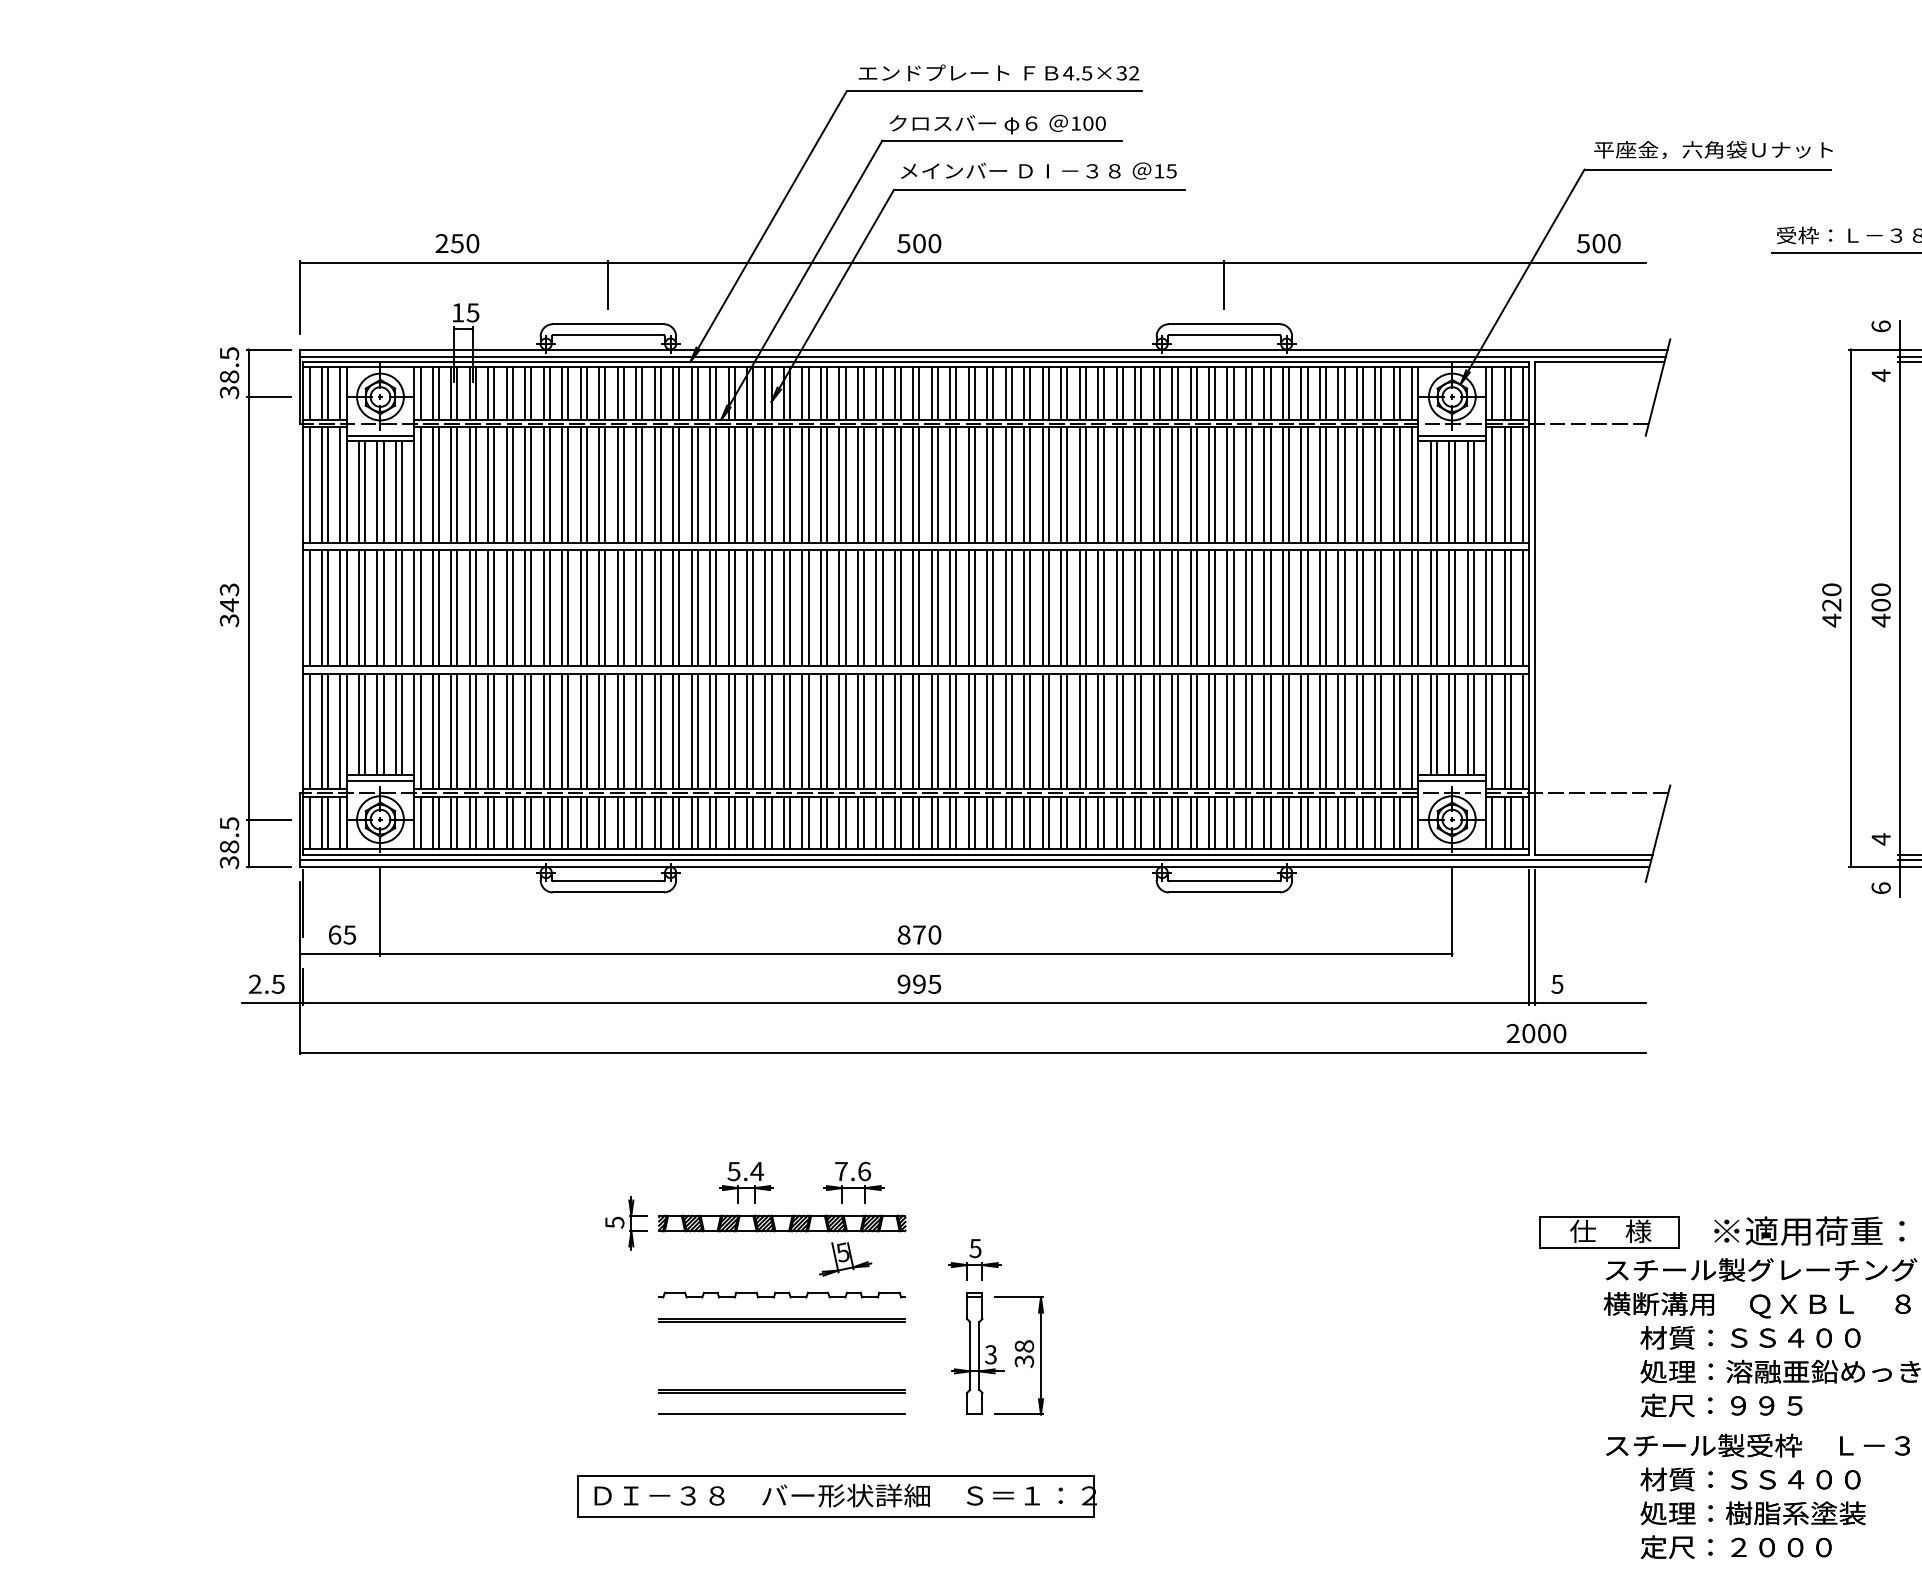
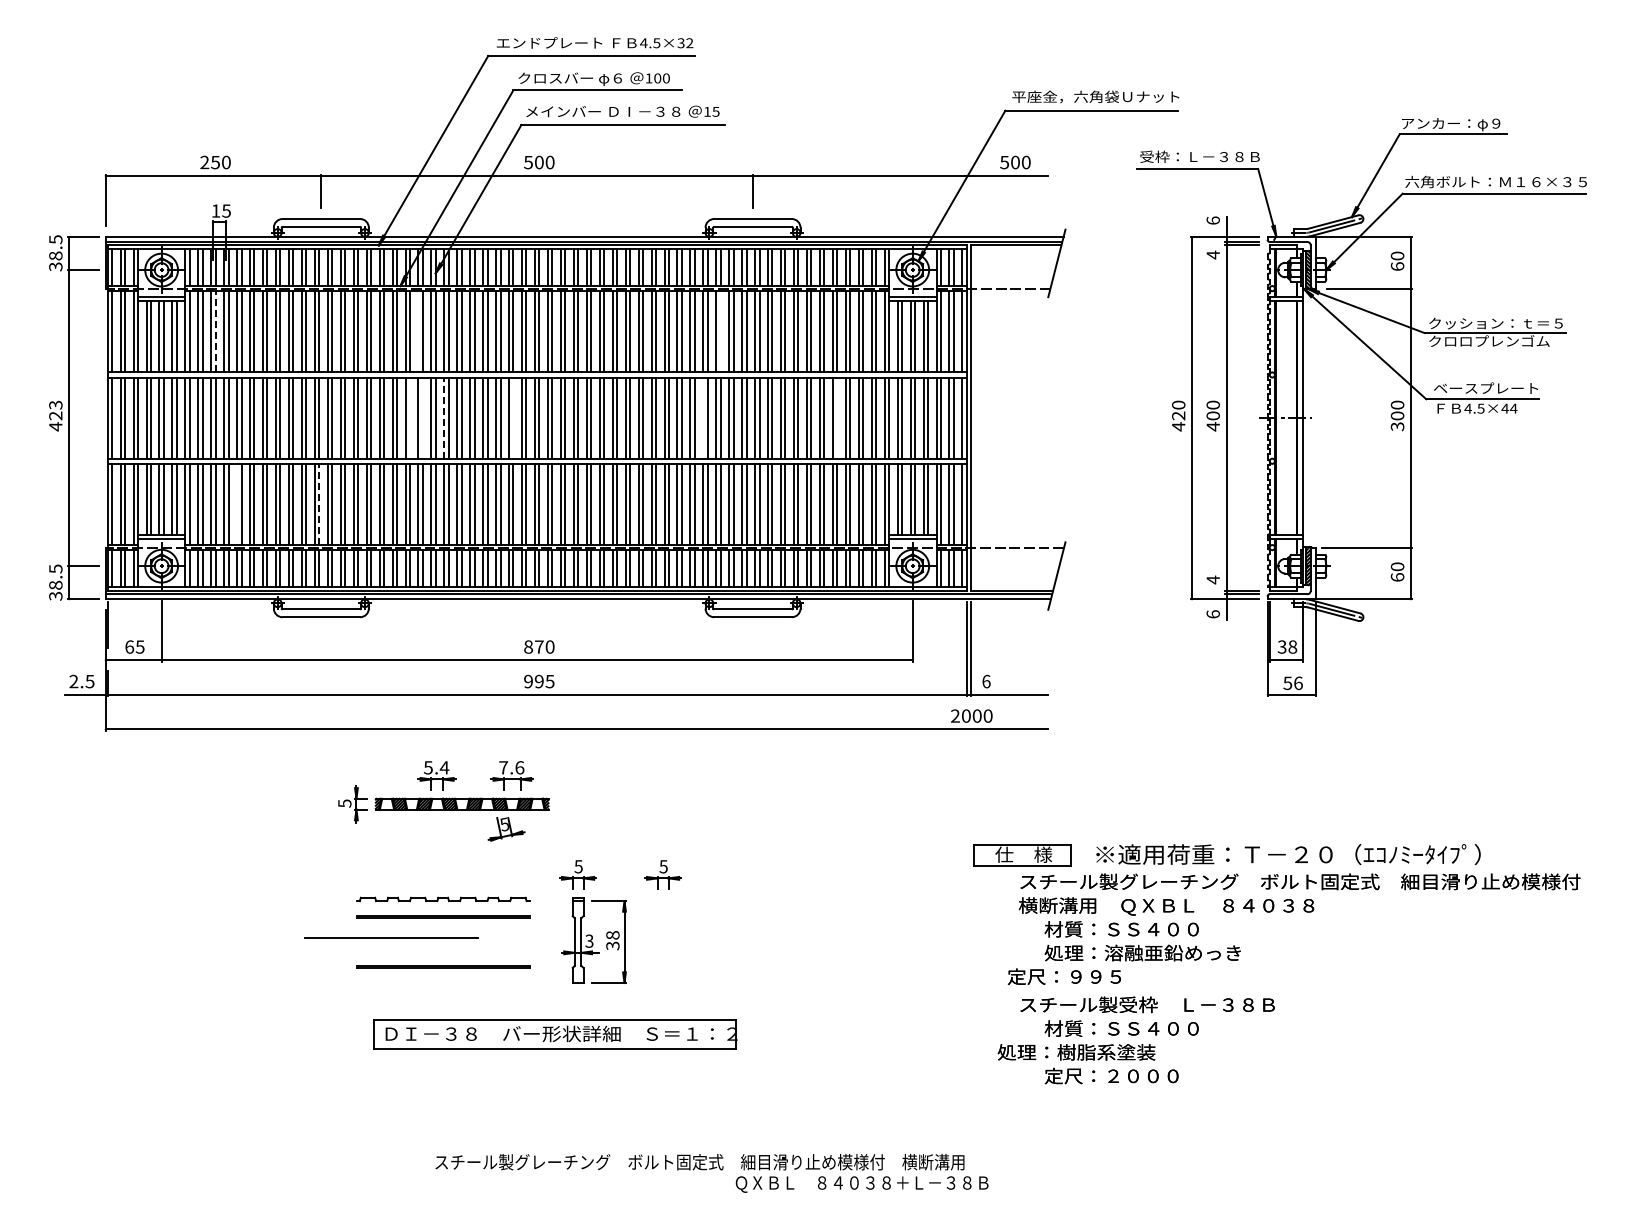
line: (457, 484) -> (215, 331), solid -> dashed
line: (747, 484) -> (418, 331), removed
line: (1177, 484) -> (720, 331), removed
line: (734, 607) -> (409, 417), removed
line: (752, 607) -> (422, 417), removed
line: (882, 607) -> (513, 417), removed
line: (1153, 607) -> (703, 417), removed
line: (1344, 607) -> (837, 417), removed
line: (784, 608) -> (444, 418), solid -> dashed
text: (229, 613) -> (55, 421), 343 -> 423
line: (488, 731) -> (237, 504), removed
line: (605, 731) -> (319, 504), solid -> dashed
text: (1557, 984) -> (986, 681), 5 -> 6
part: (755, 1219) -> (443, 801), moved
part: (1095, 1259) -> (662, 874), added
text: (1720, 1405) -> (1063, 976), moved
line: (782, 1413) -> (391, 937), moved
part: (836, 1496) -> (555, 1034), moved
text: (1753, 1513) -> (1076, 1052), moved

